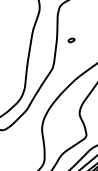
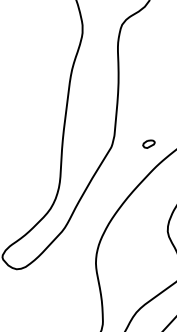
part: (71, 40) -> (148, 144), moved

